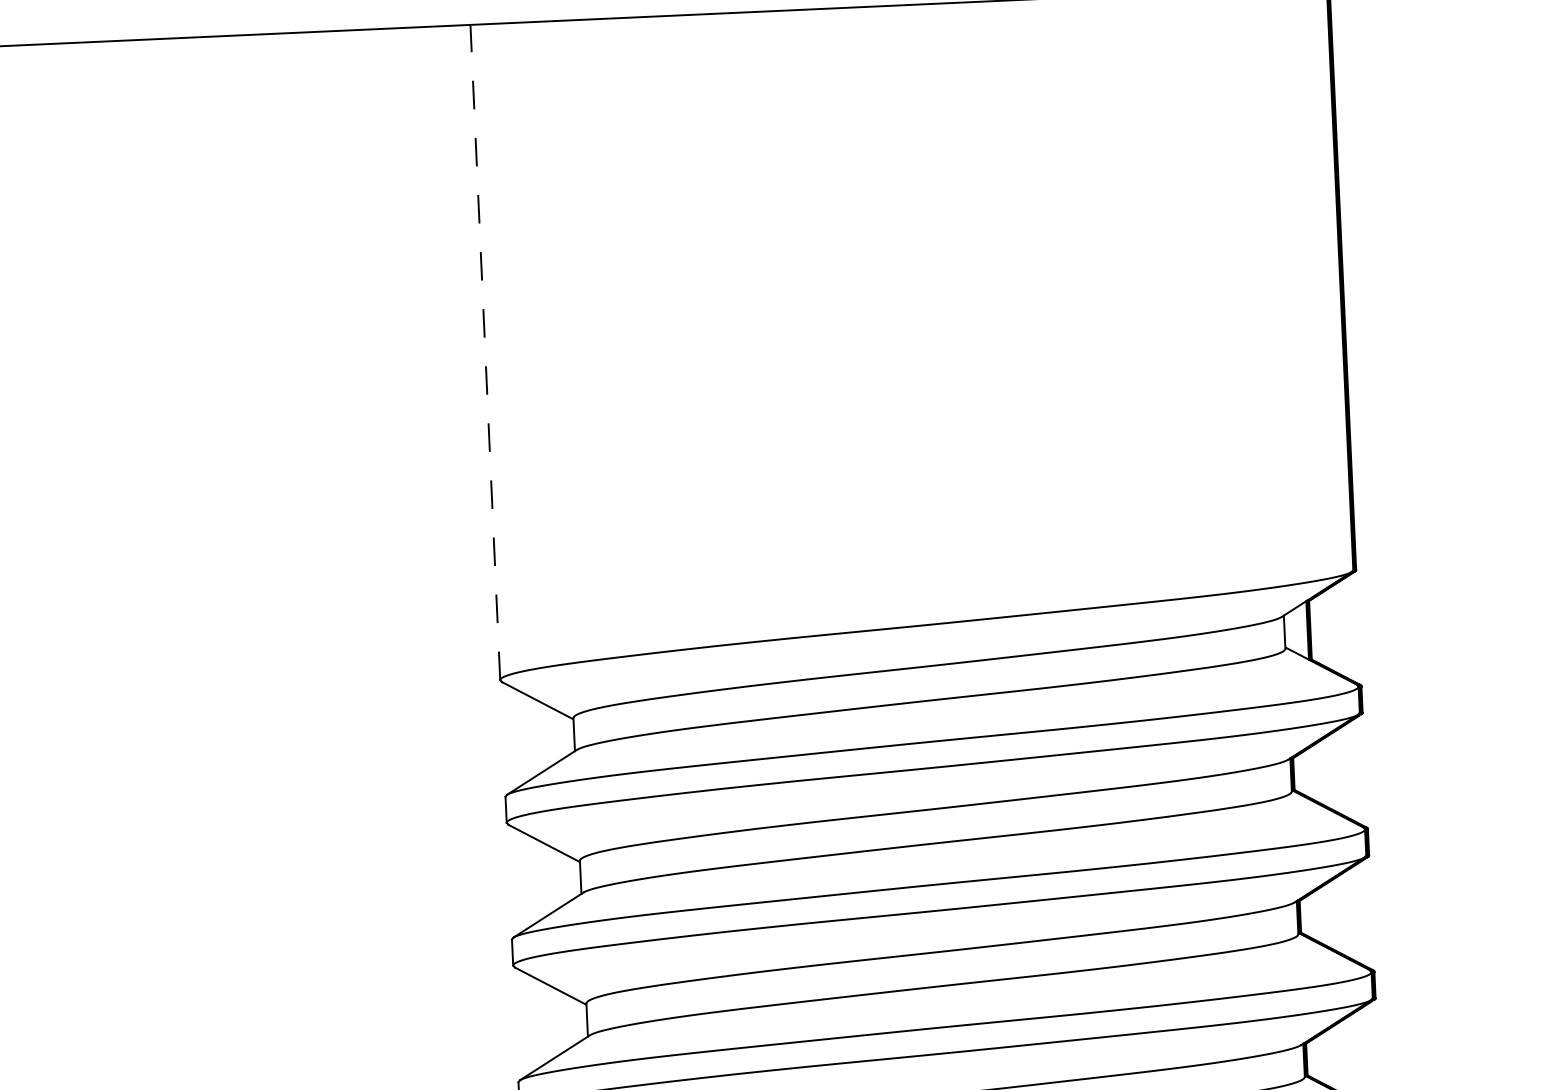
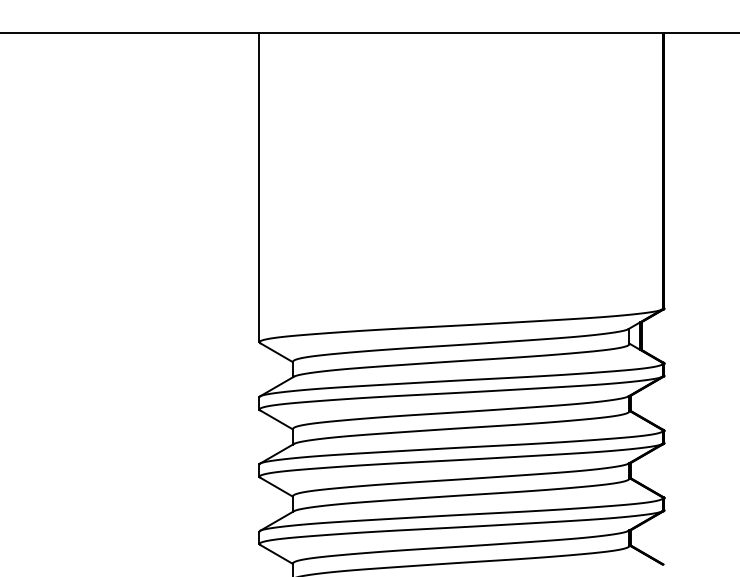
line: (485, 351) -> (259, 187), dashed -> solid

